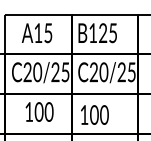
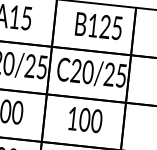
text: (97, 33) -> (98, 26), moved
text: (94, 114) -> (85, 119), moved

